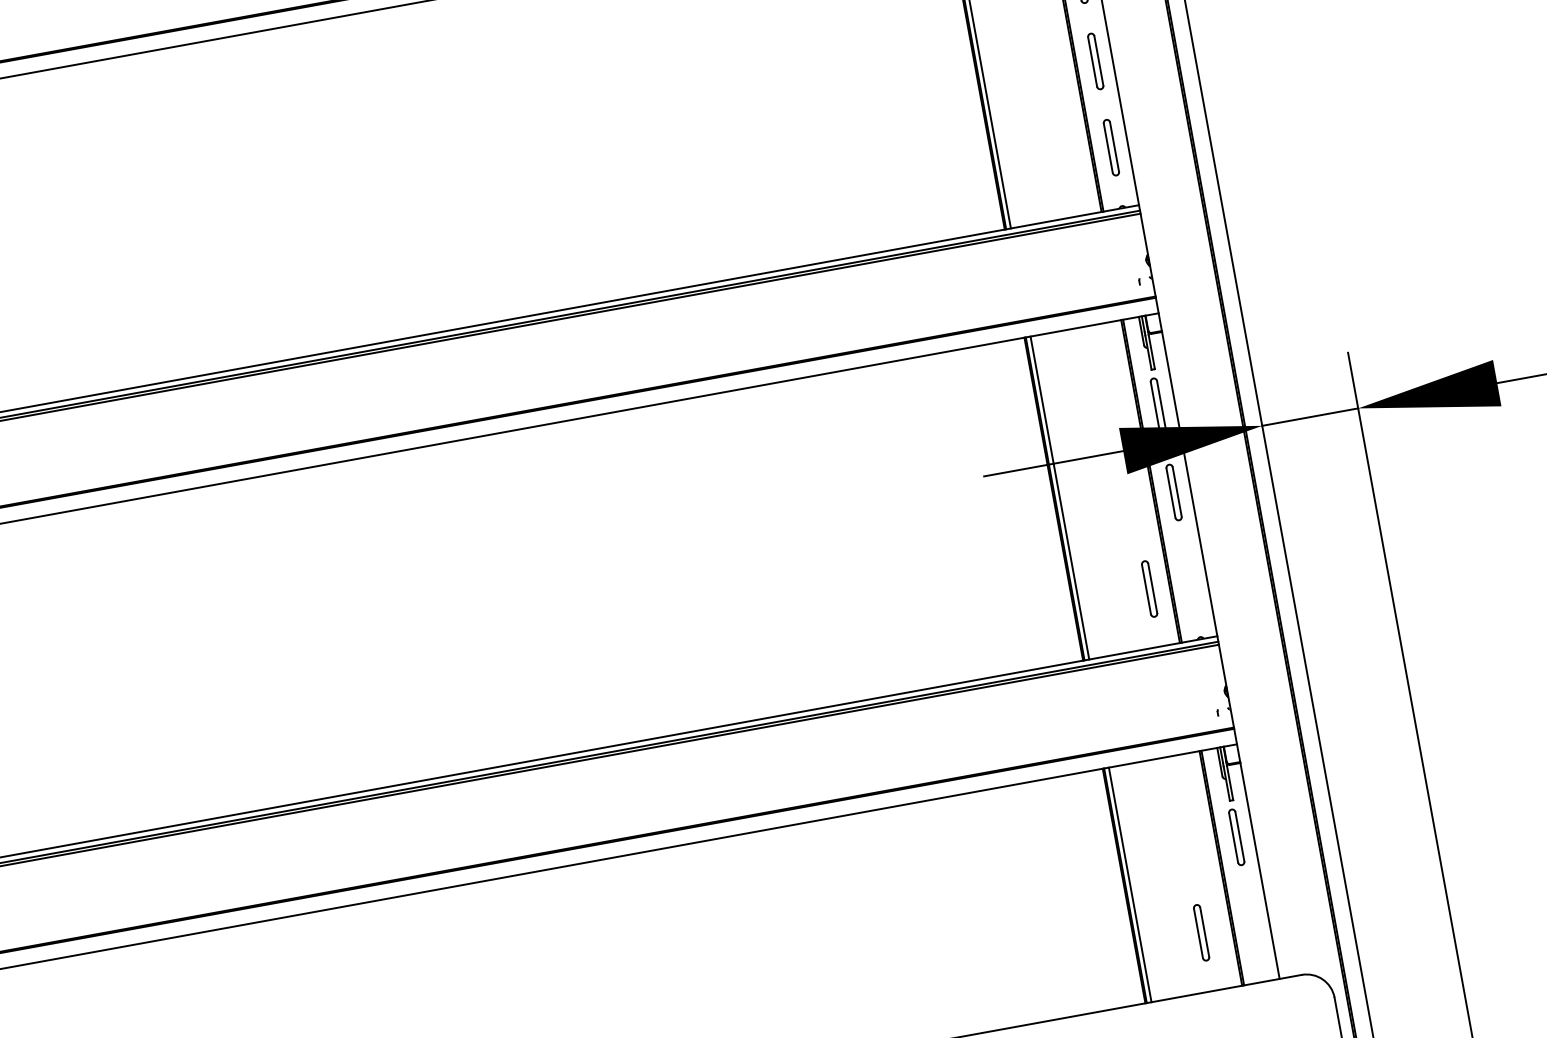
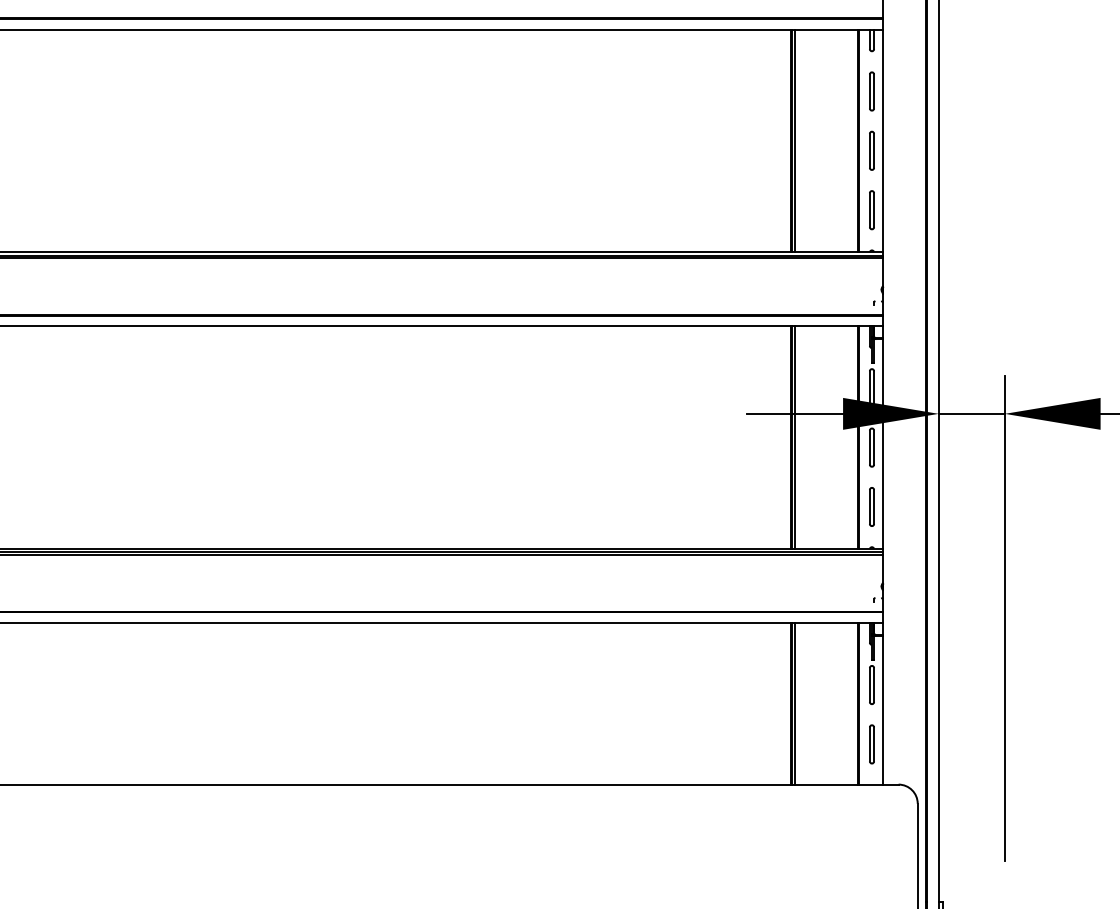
part: (1148, 588) -> (871, 506), moved
part: (1200, 933) -> (871, 744), moved

